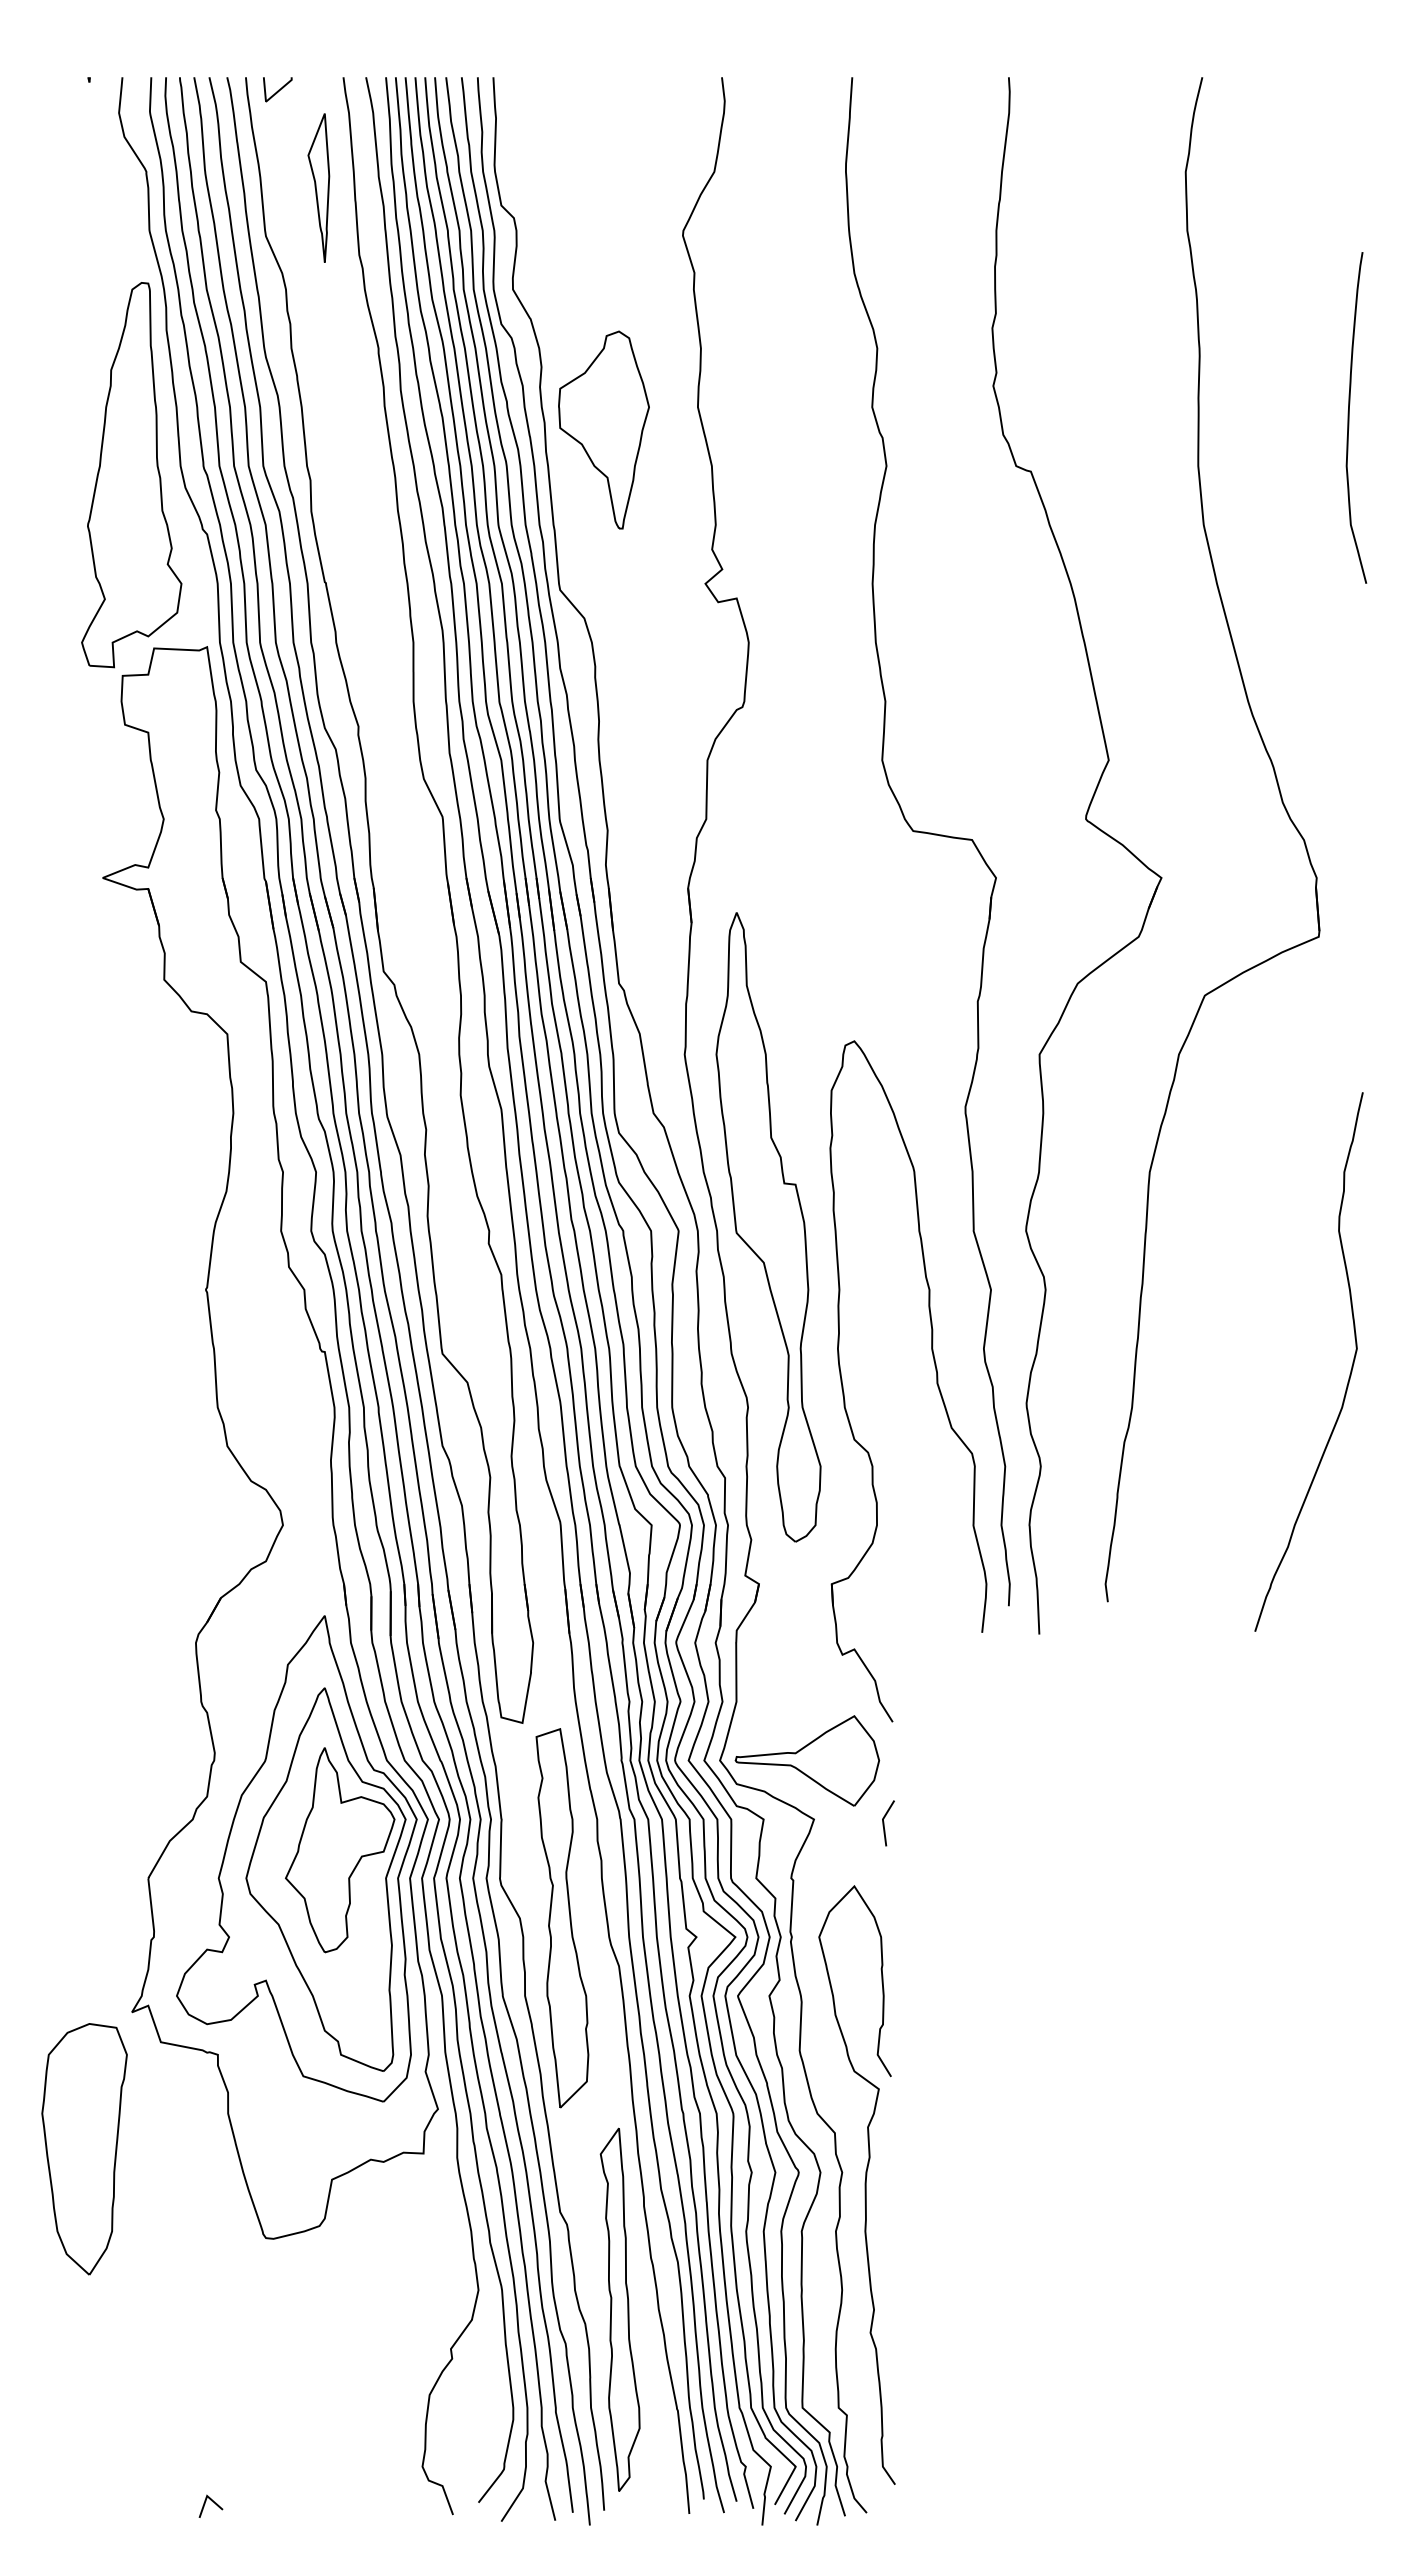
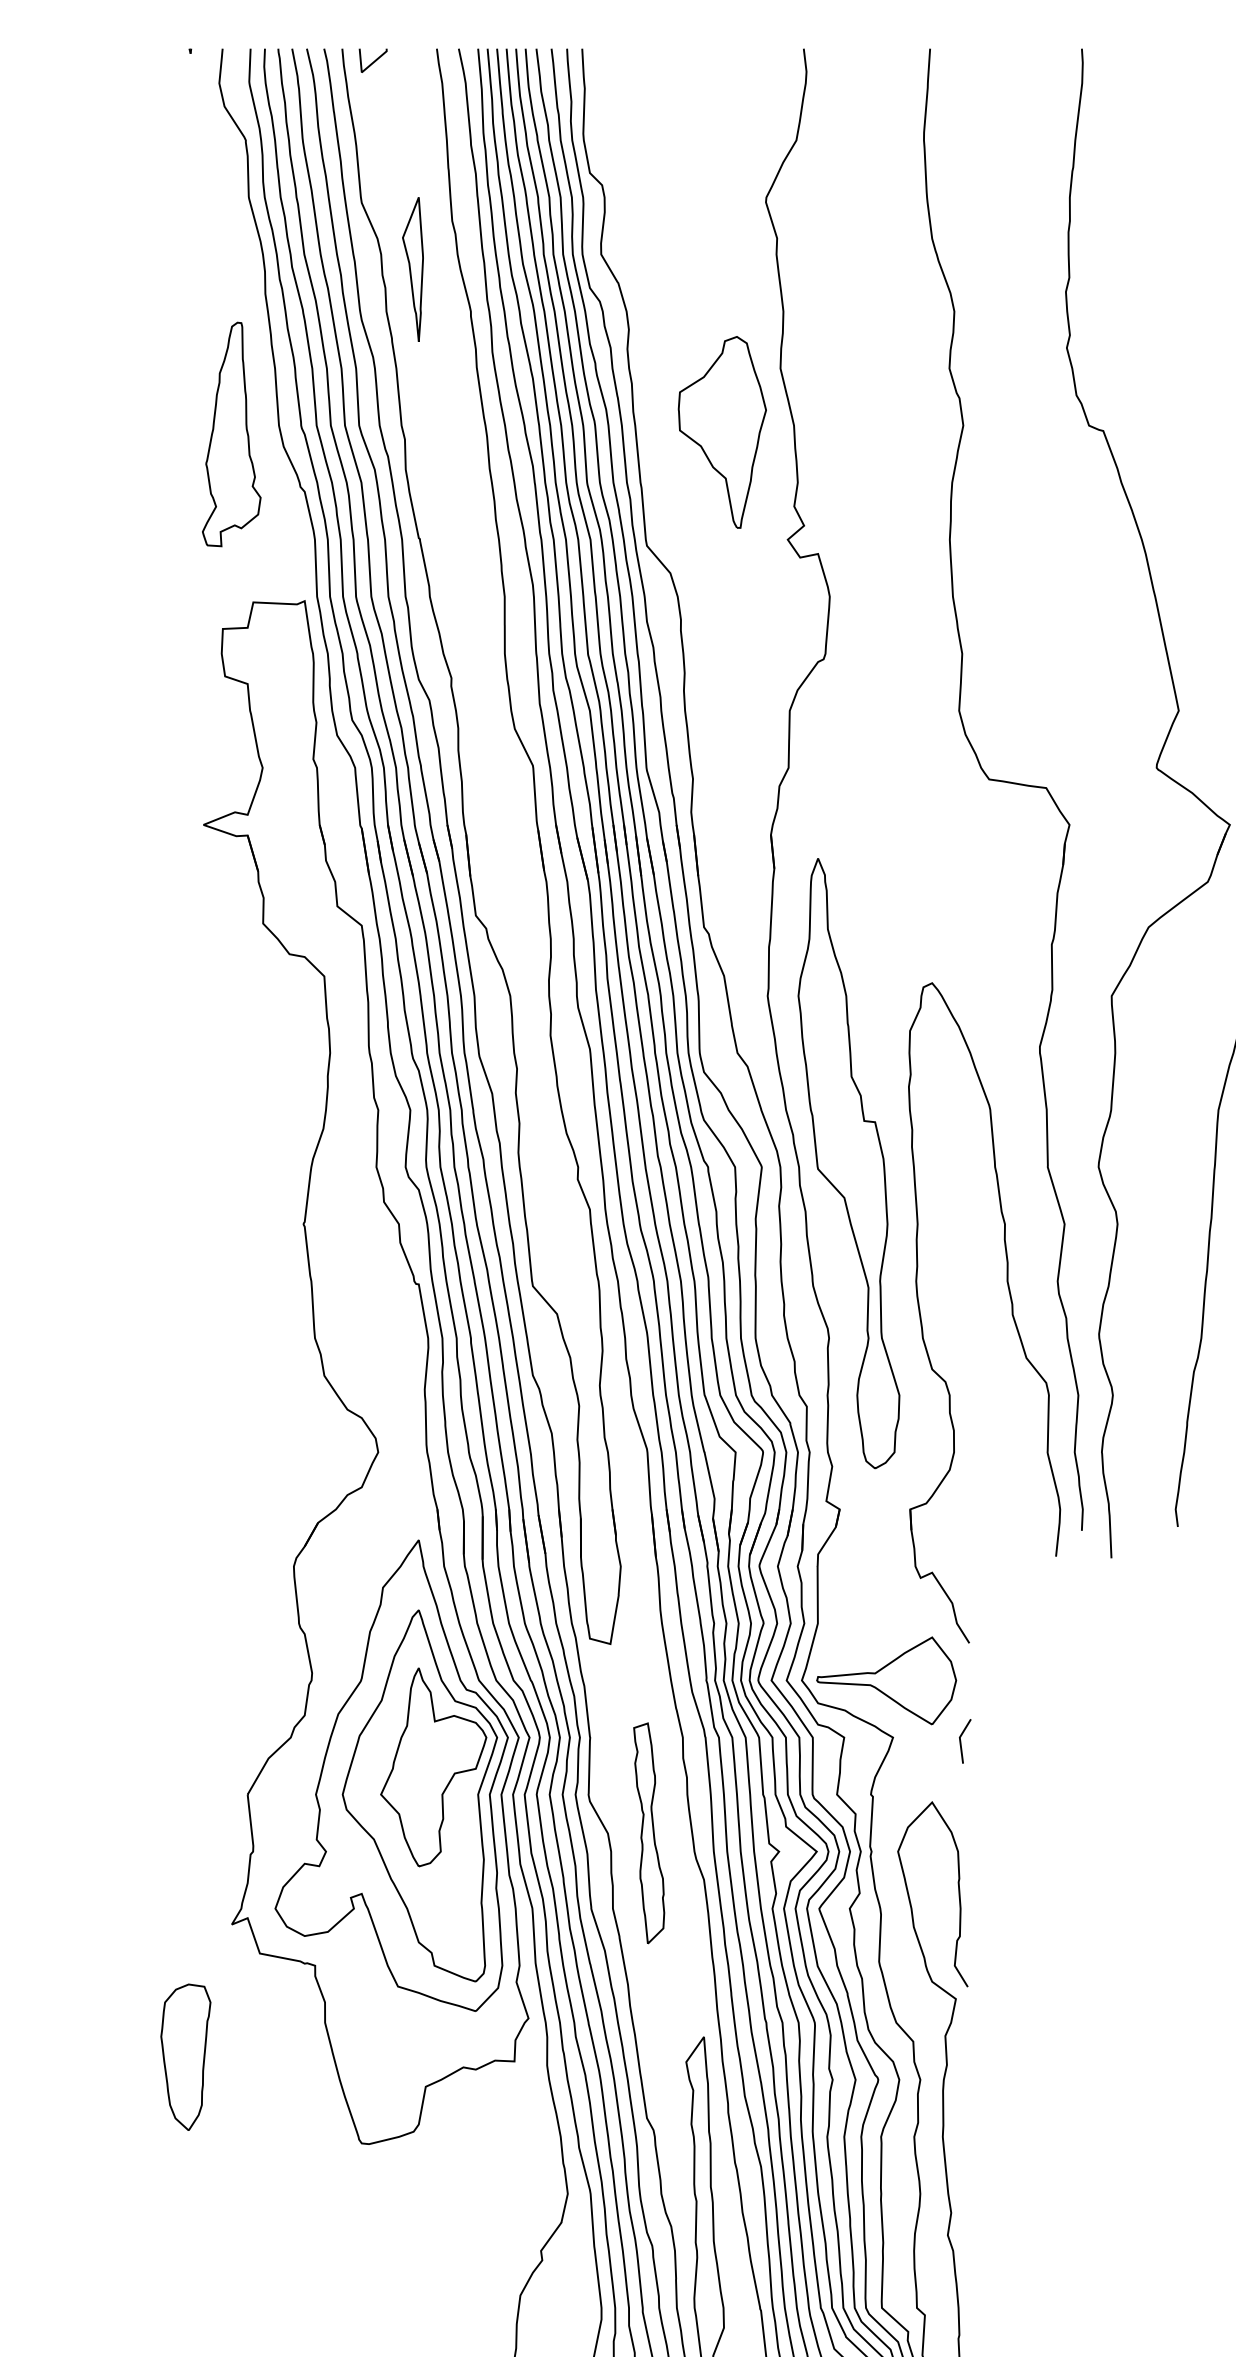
part: (318, 187) -> (412, 268), moved
part: (603, 429) -> (721, 431), moved
part: (131, 475) -> (231, 434), size x0.6
part: (562, 1918) -> (649, 1833), size x0.6
part: (84, 2149) -> (185, 2057), size x0.6

